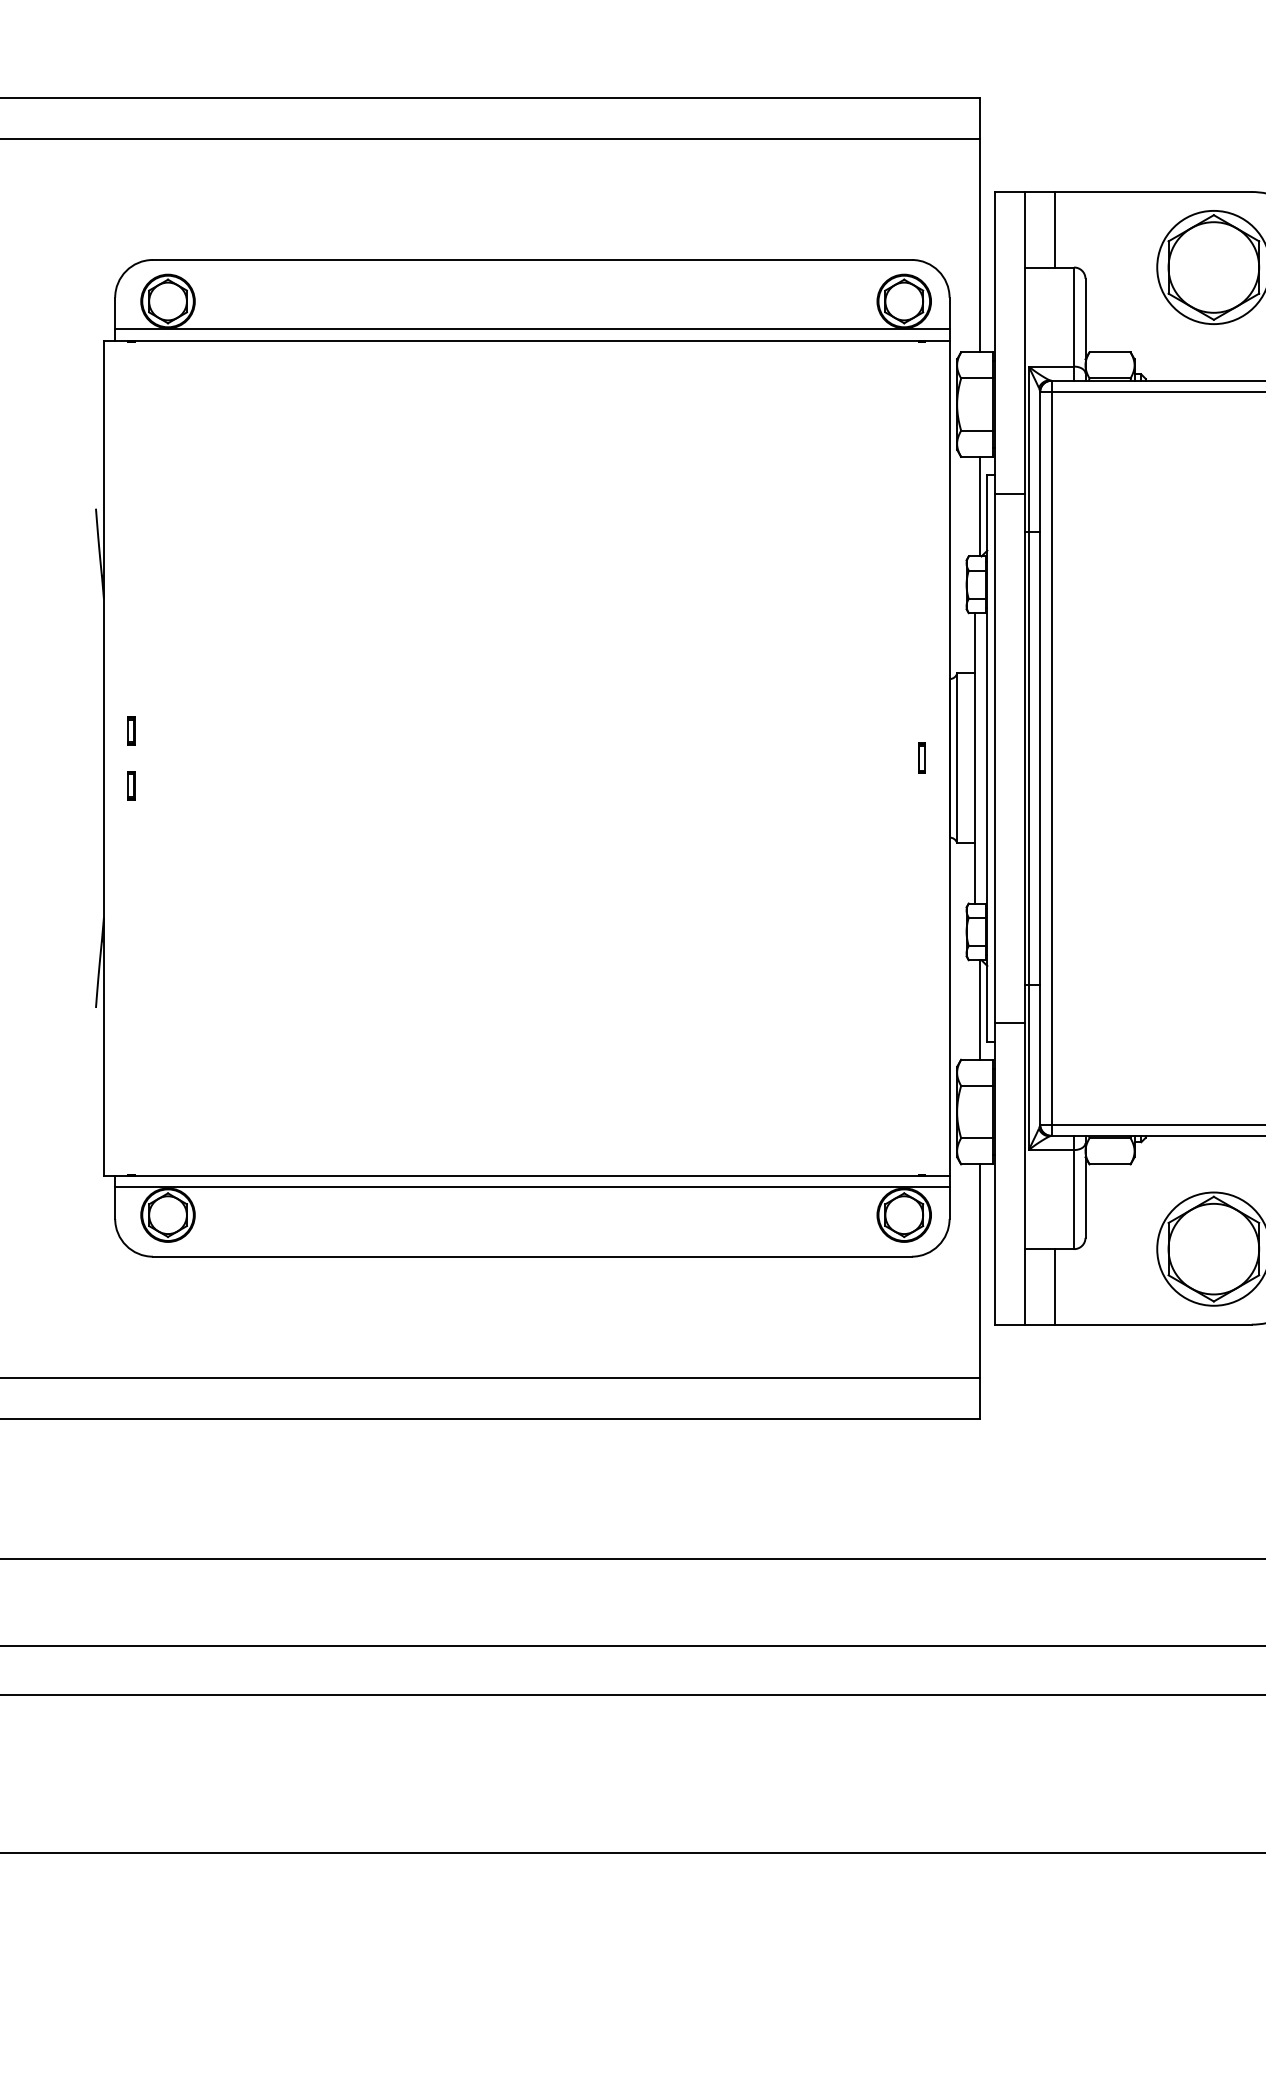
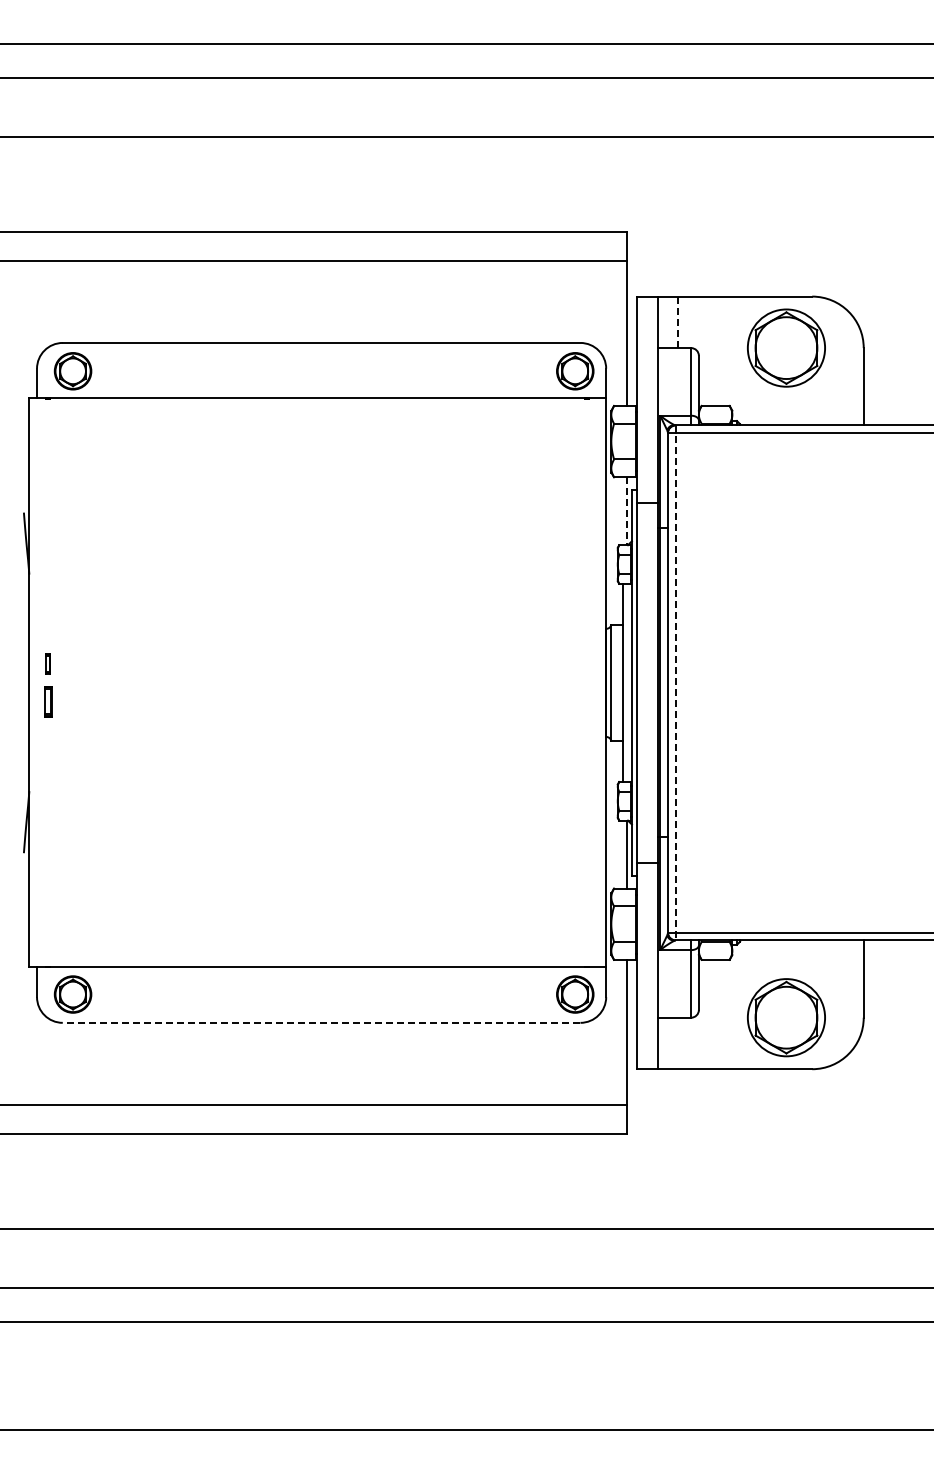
line: (1055, 229) -> (678, 322), solid -> dashed
line: (532, 329) -> (321, 390), removed
line: (979, 507) -> (626, 511), solid -> dashed
part: (920, 757) -> (586, 682), removed
line: (1051, 757) -> (675, 682), solid -> dashed
part: (130, 785) -> (47, 701), size x1.6
line: (532, 1187) -> (321, 975), removed
line: (532, 1256) -> (321, 1022), solid -> dashed
line: (1055, 1286) -> (678, 1043), removed

